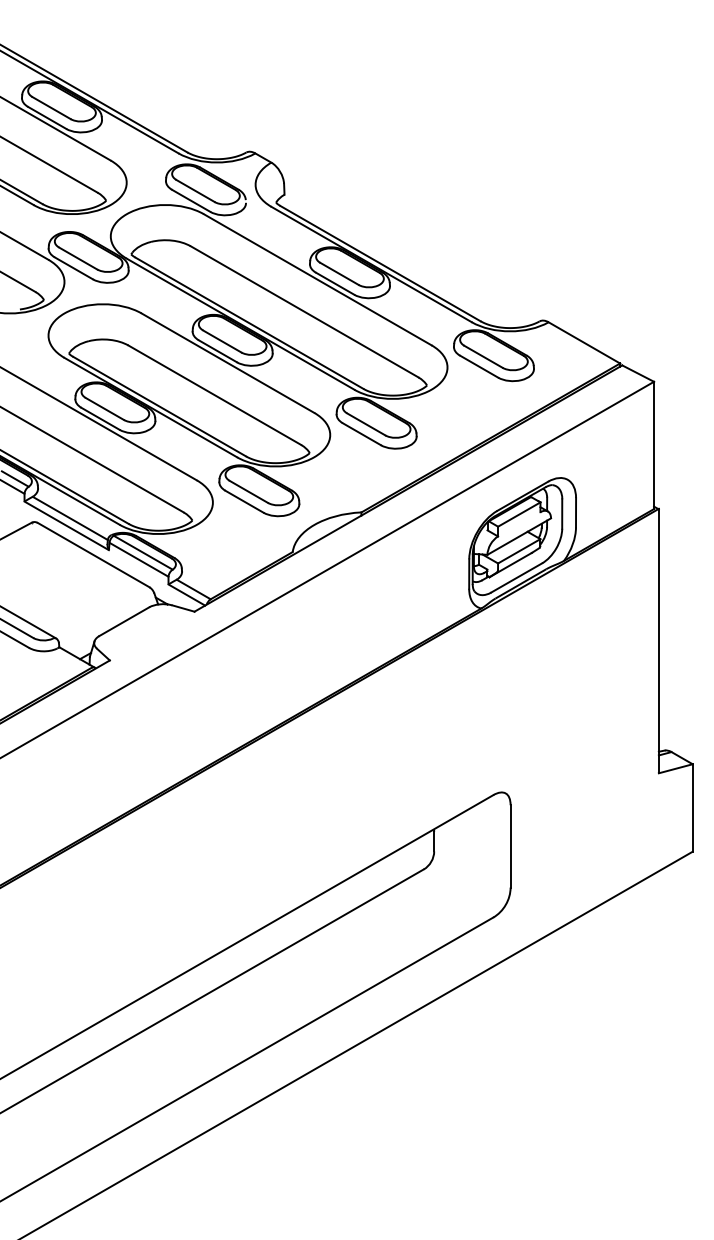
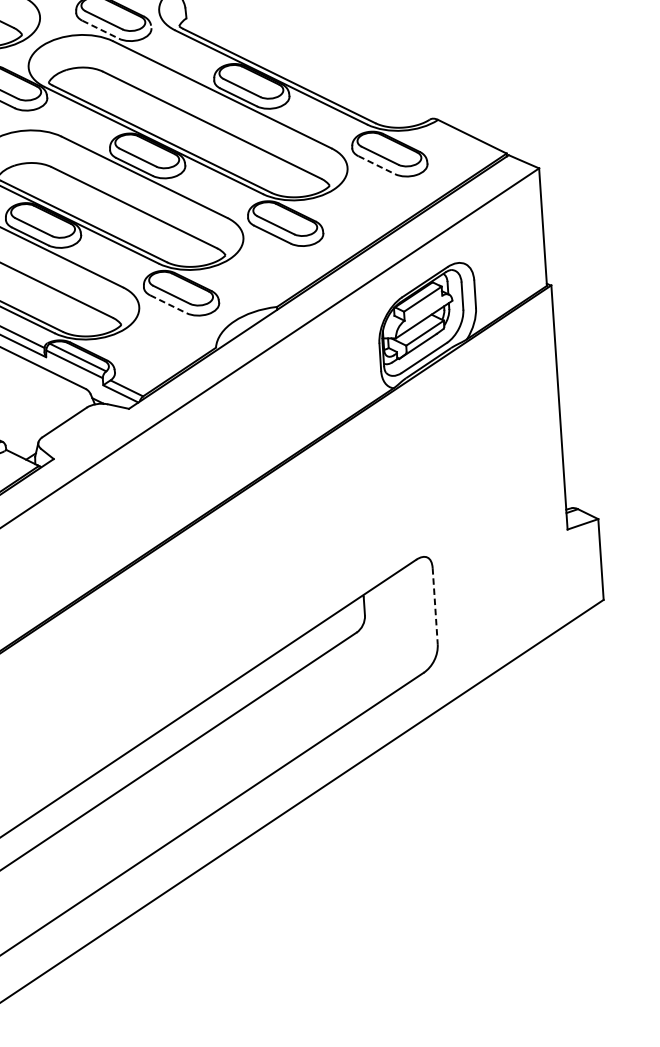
line: (191, 200) -> (100, 29), solid -> dashed
line: (479, 366) -> (377, 164), solid -> dashed
line: (244, 501) -> (168, 304), solid -> dashed
line: (510, 846) -> (435, 606), solid -> dashed

